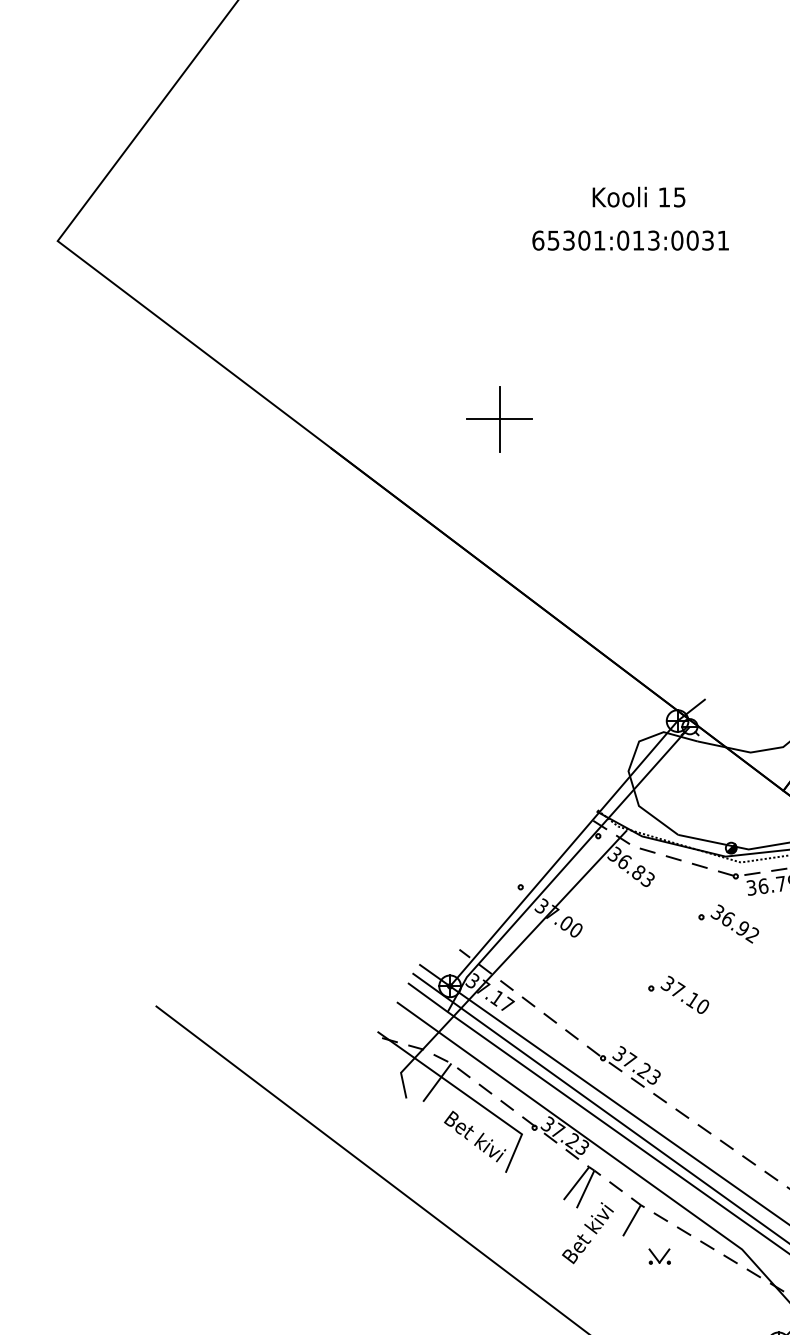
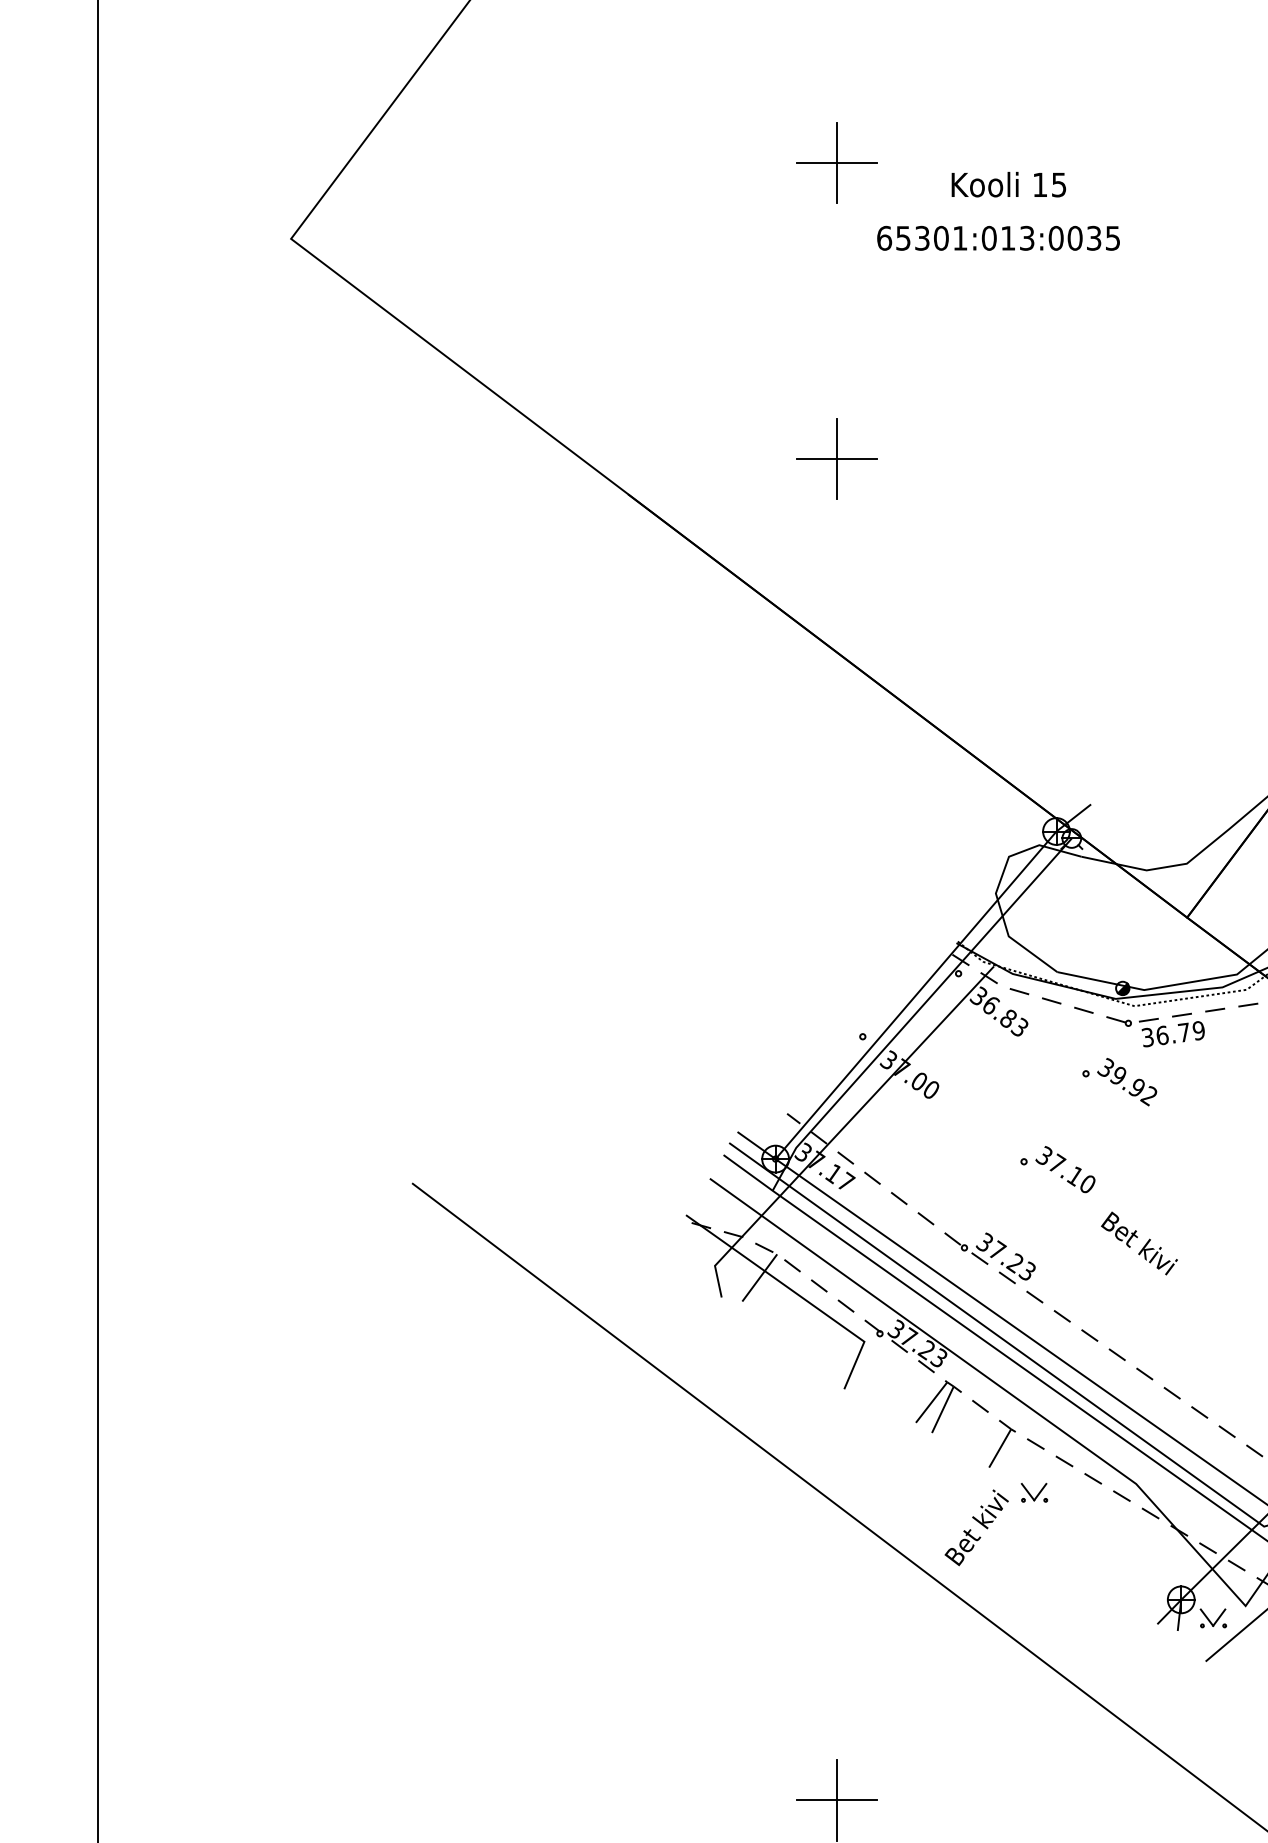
part: (499, 179) -> (836, 162), added
text: (722, 240) -> (1112, 238), 65301:013:0031 -> 65301:013:0035
text: (727, 918) -> (1118, 1075), 36.92 -> 39.92
text: (475, 1136) -> (1139, 1243), moved
text: (587, 1232) -> (976, 1527), moved

